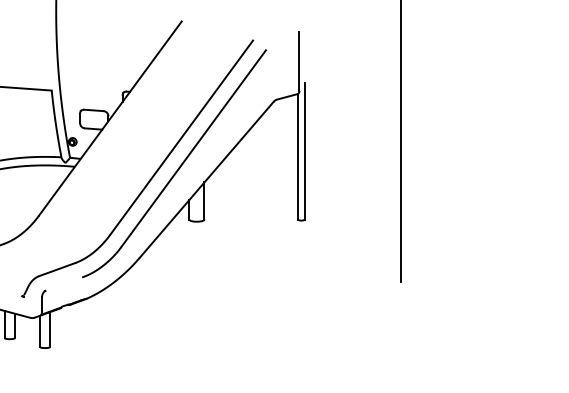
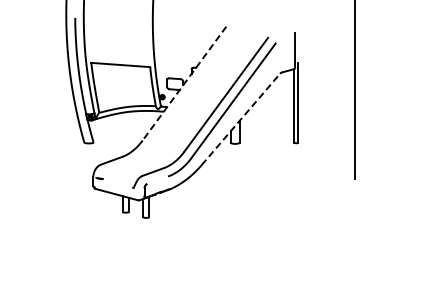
line: (110, 118) -> (184, 83), solid -> dashed
line: (207, 180) -> (241, 119), solid -> dashed

